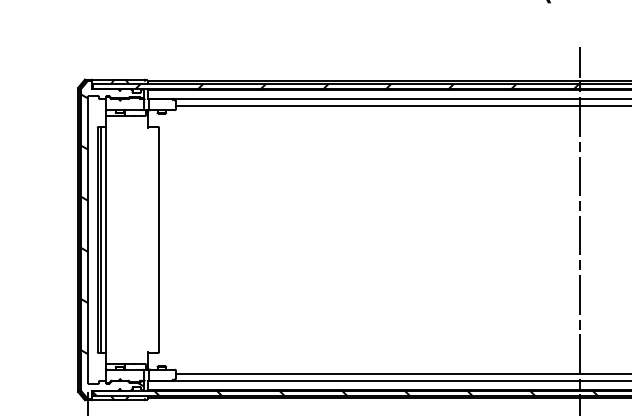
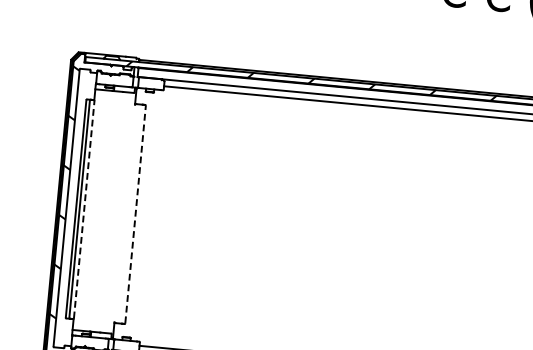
line: (106, 239) -> (84, 209), solid -> dashed
line: (159, 239) -> (136, 214), solid -> dashed

